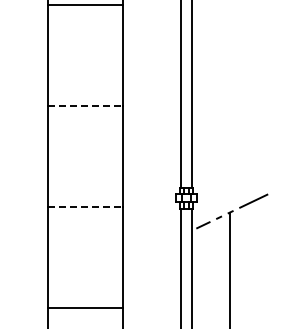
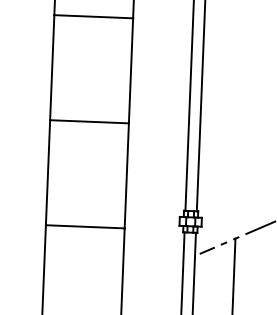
line: (85, 106) -> (89, 122), dashed -> solid
line: (85, 207) -> (85, 227), dashed -> solid

